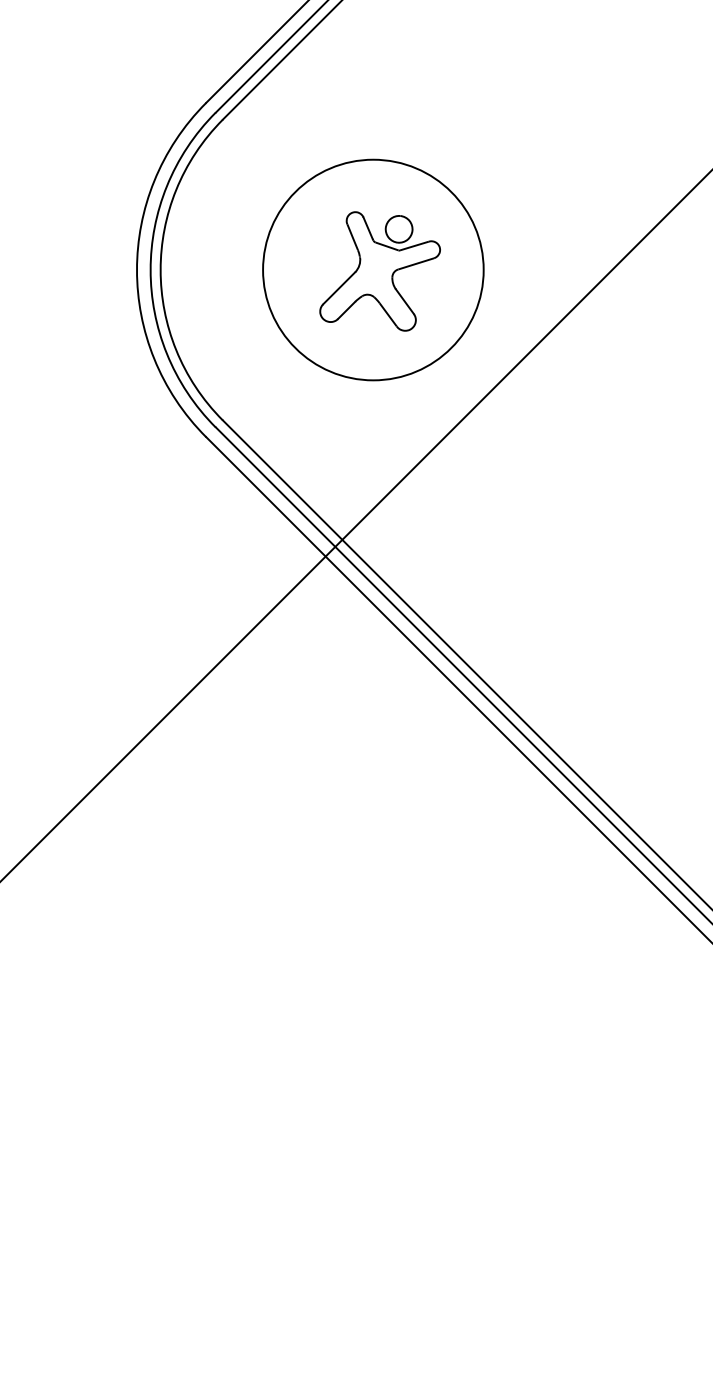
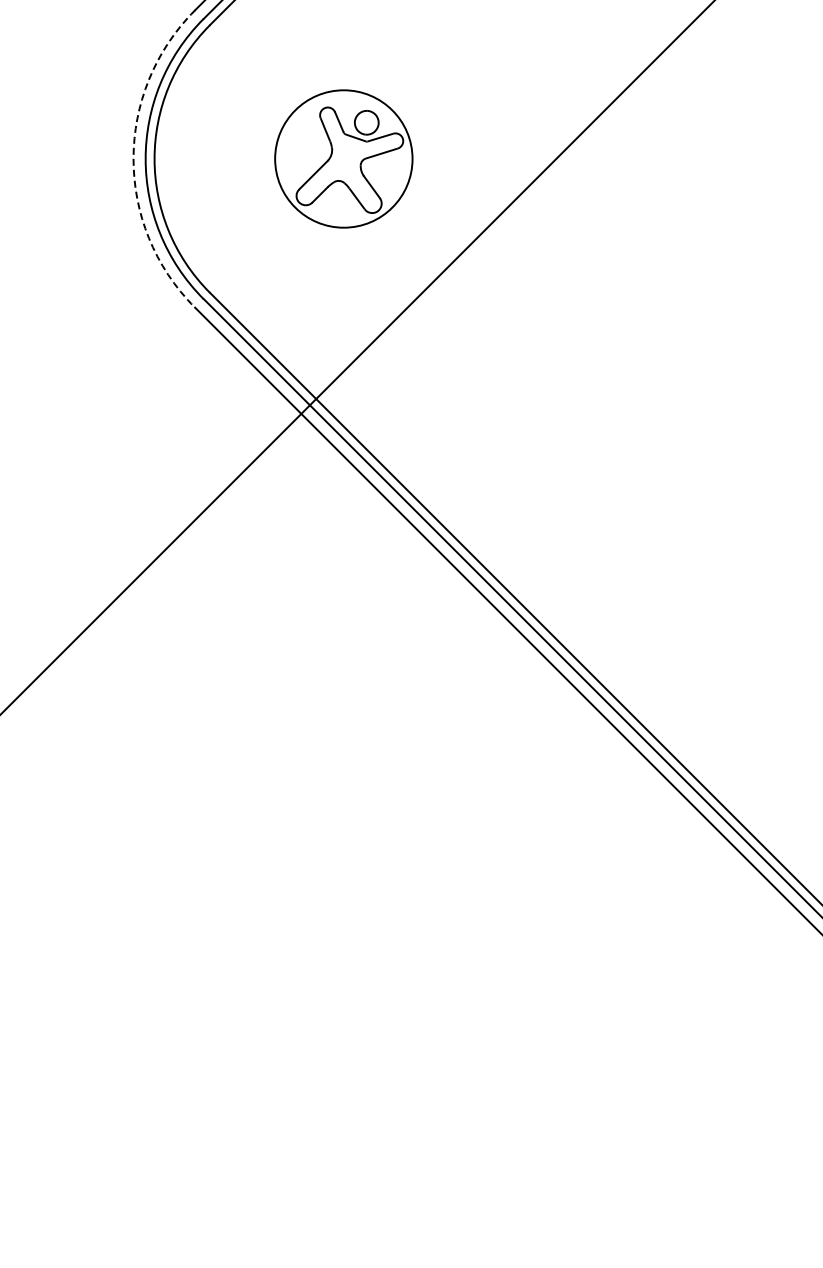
circle: (372, 269) -> (343, 158), size x0.7
arc: (136, 270) -> (133, 159), solid -> dashed

